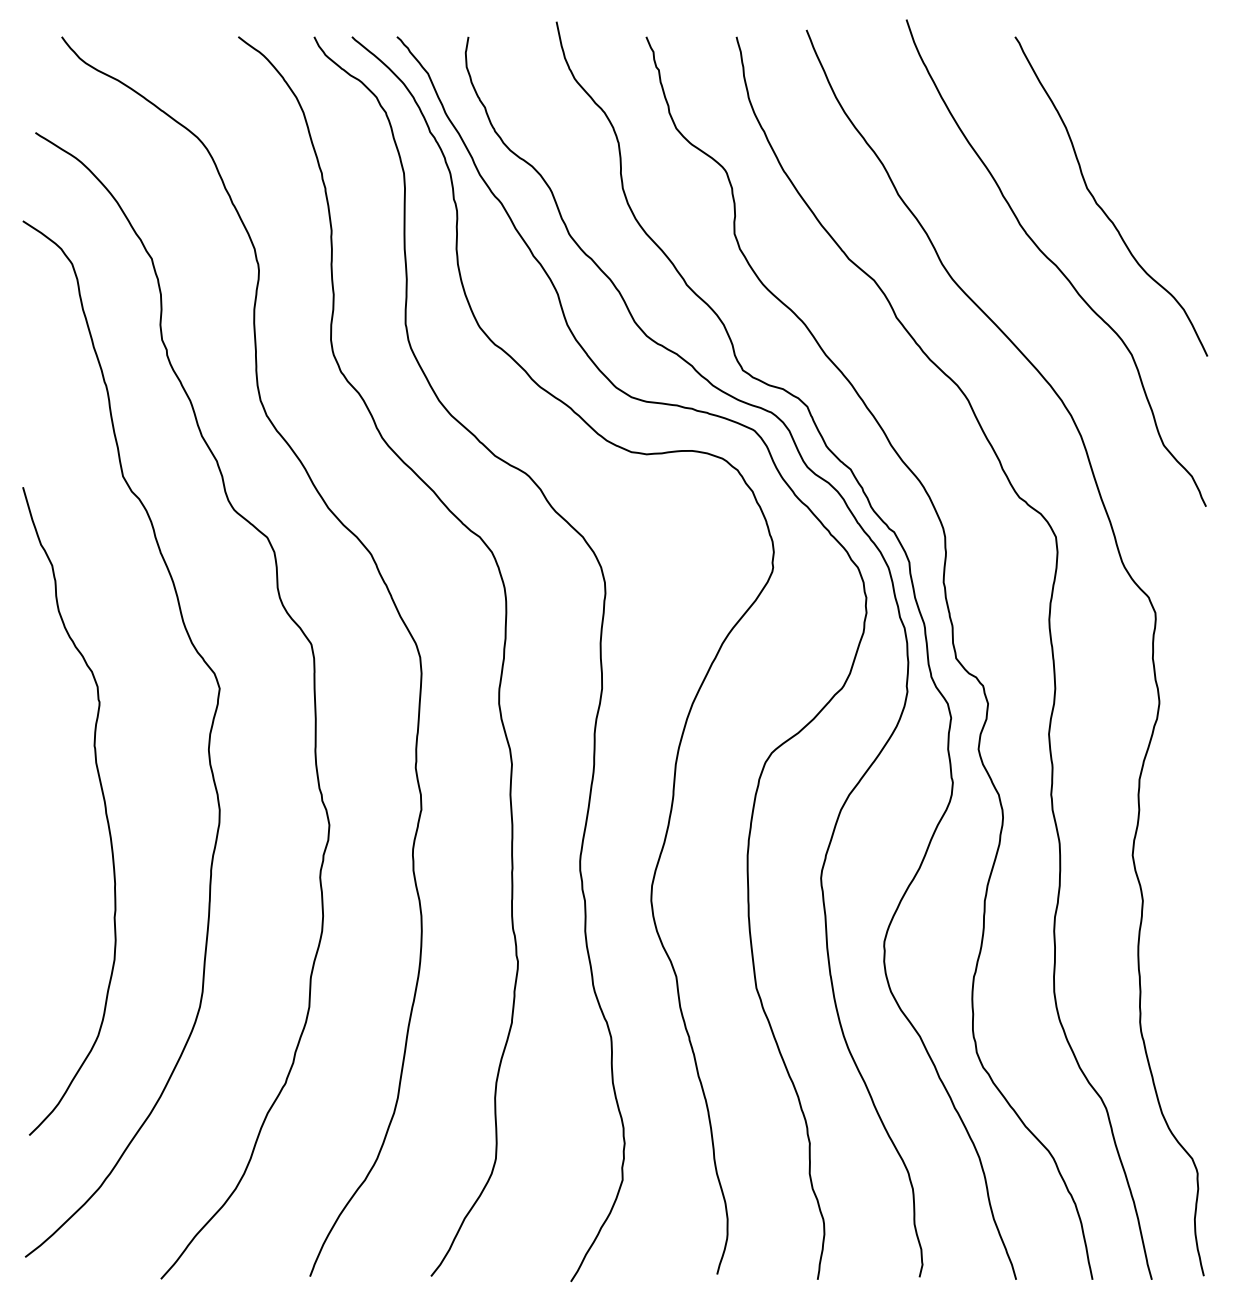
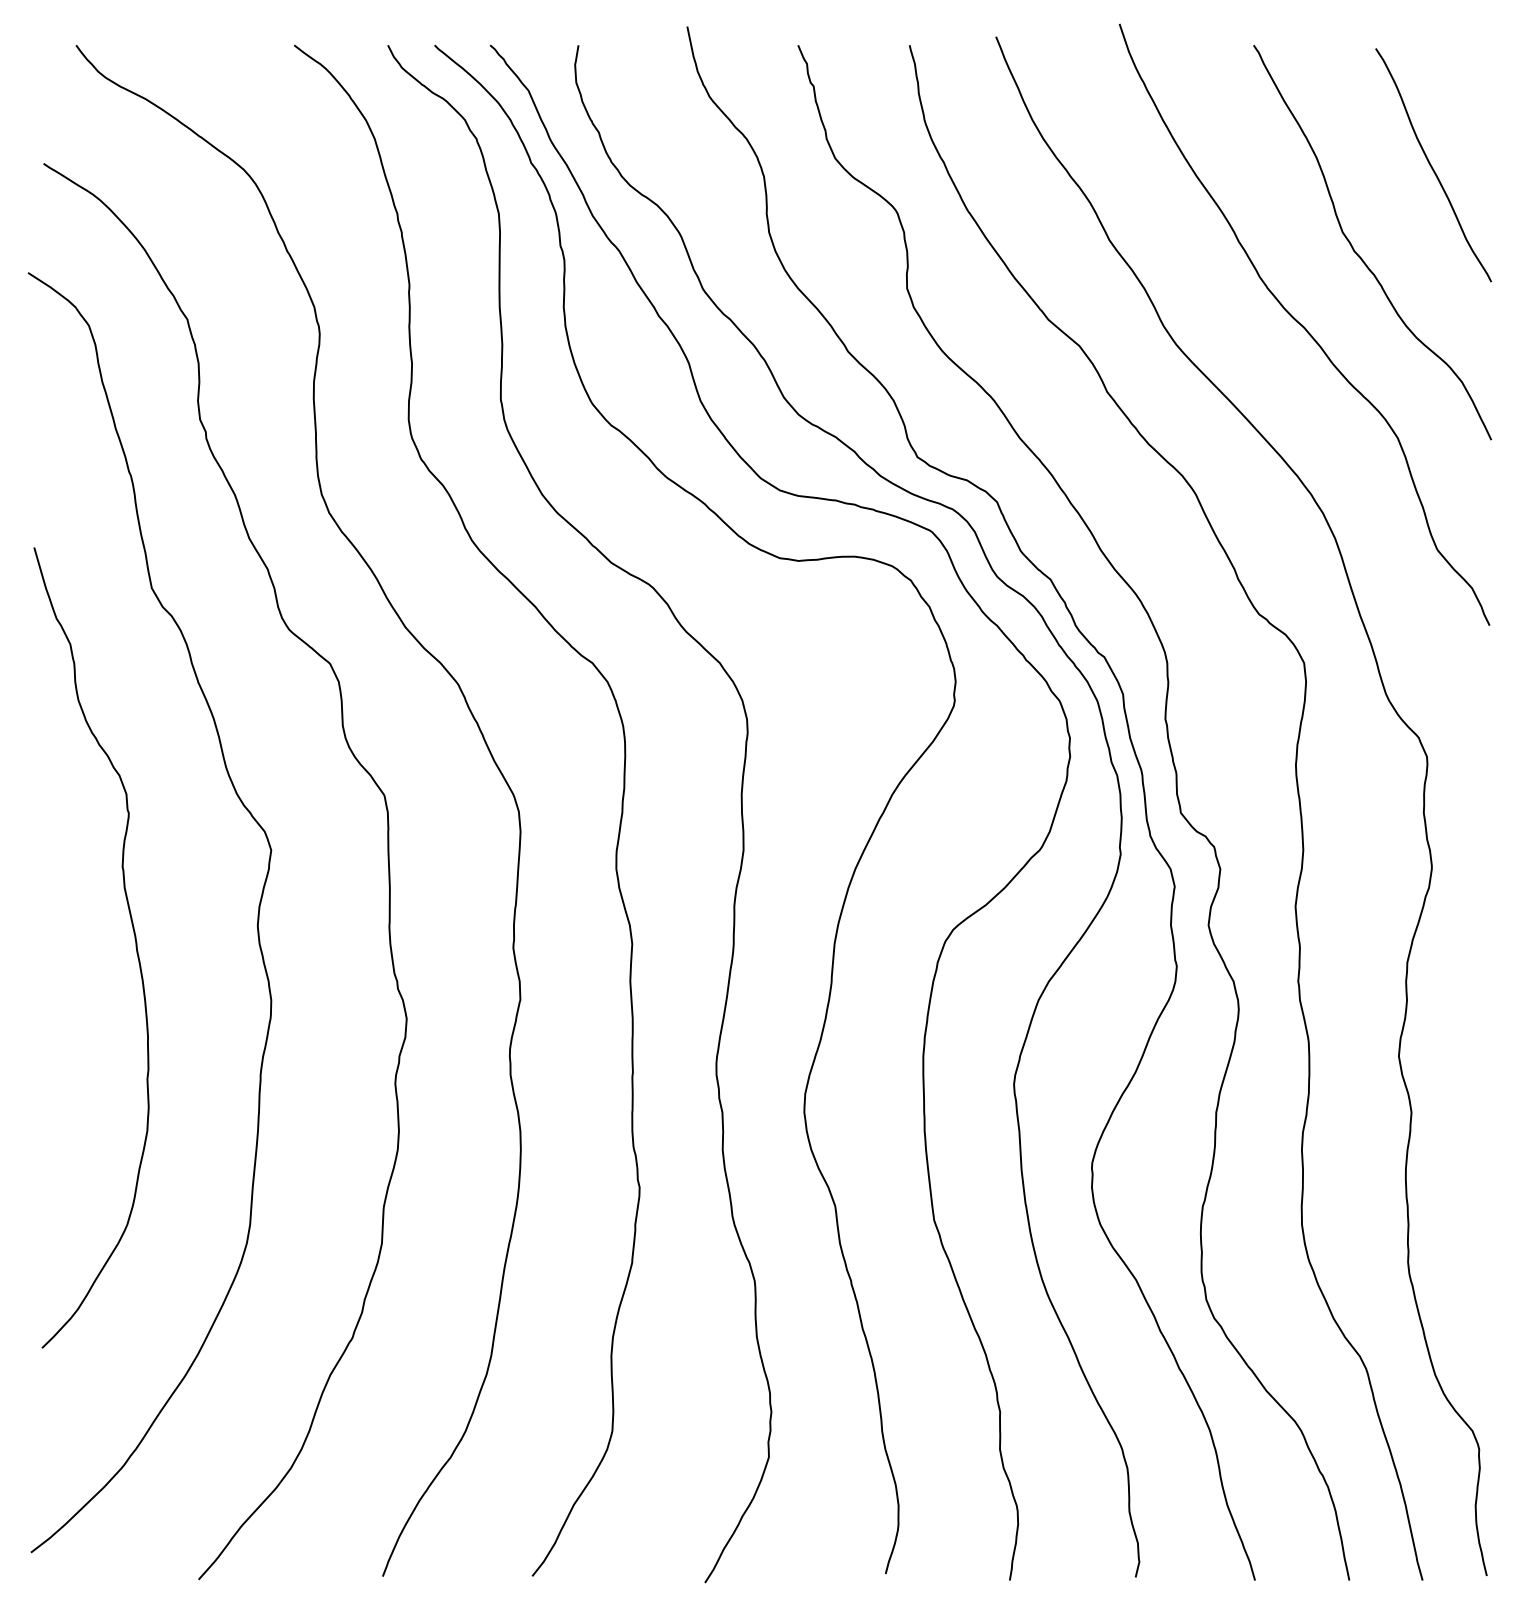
curve: (1159, 135) -> (1432, 166), added
curve: (104, 804) -> (134, 939), moved

